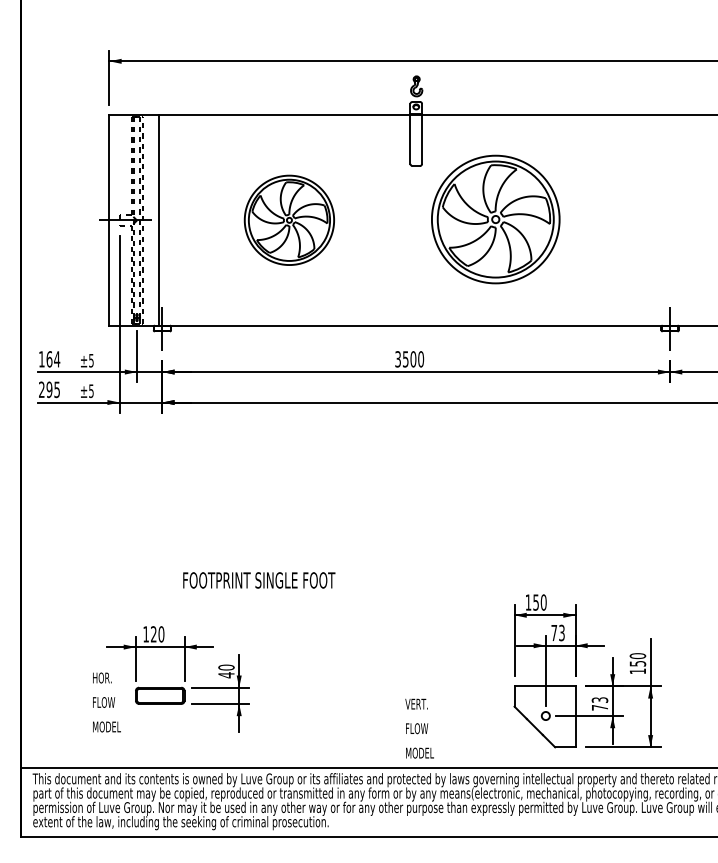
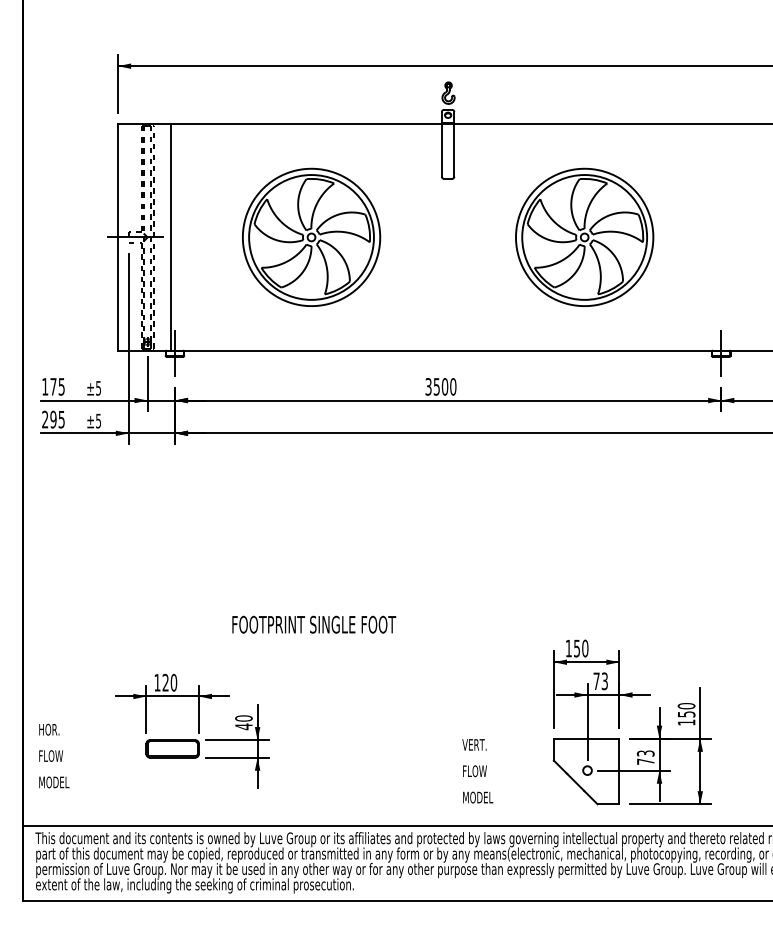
part: (495, 218) -> (584, 236), moved
part: (289, 219) -> (311, 236), size x1.43
text: (53, 359) -> (57, 386), 164 -> 175
text: (259, 580) -> (314, 624), moved
text: (107, 701) -> (54, 755), moved
text: (419, 728) -> (477, 771), moved

